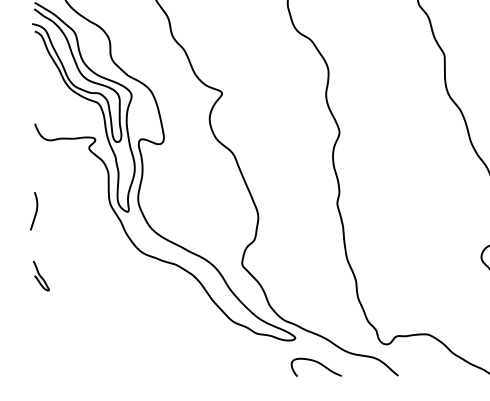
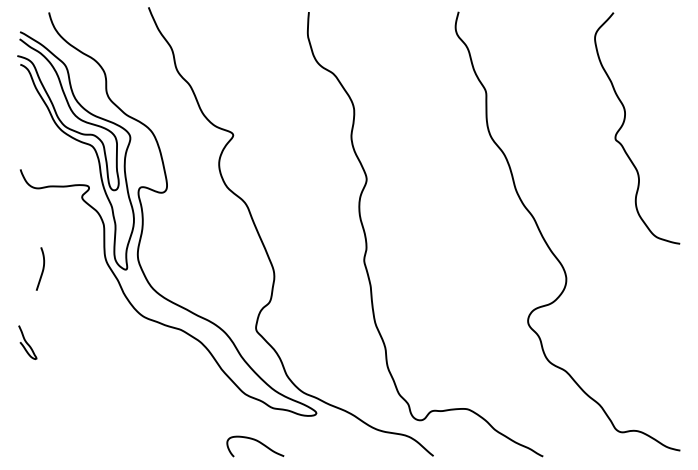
curve: (35, 210) -> (42, 268), moved
curve: (319, 363) -> (258, 442), moved

